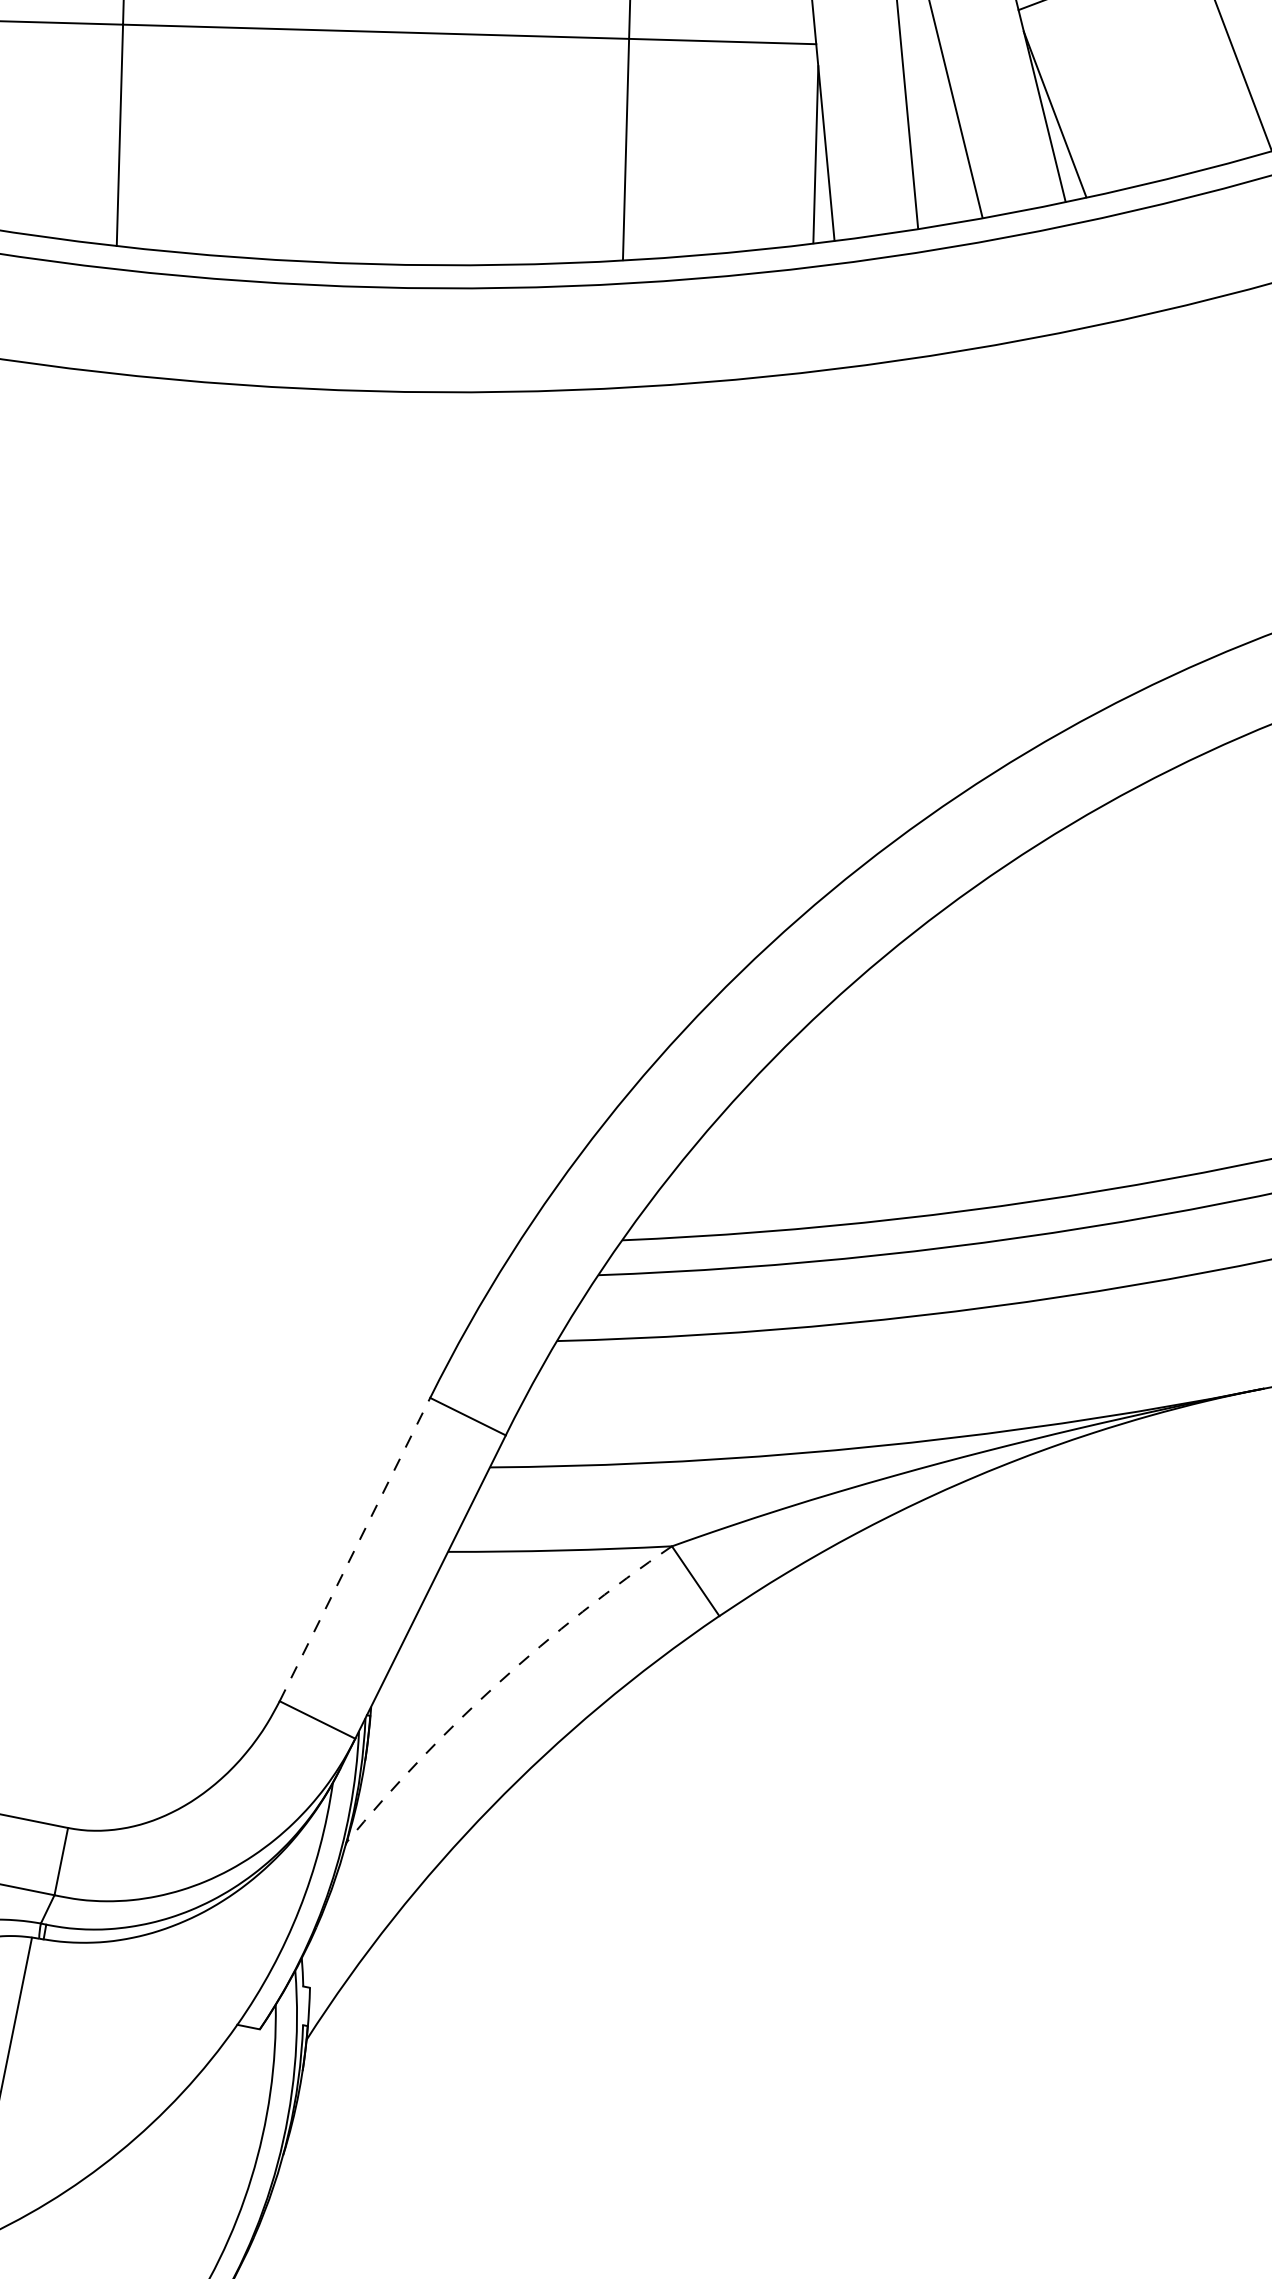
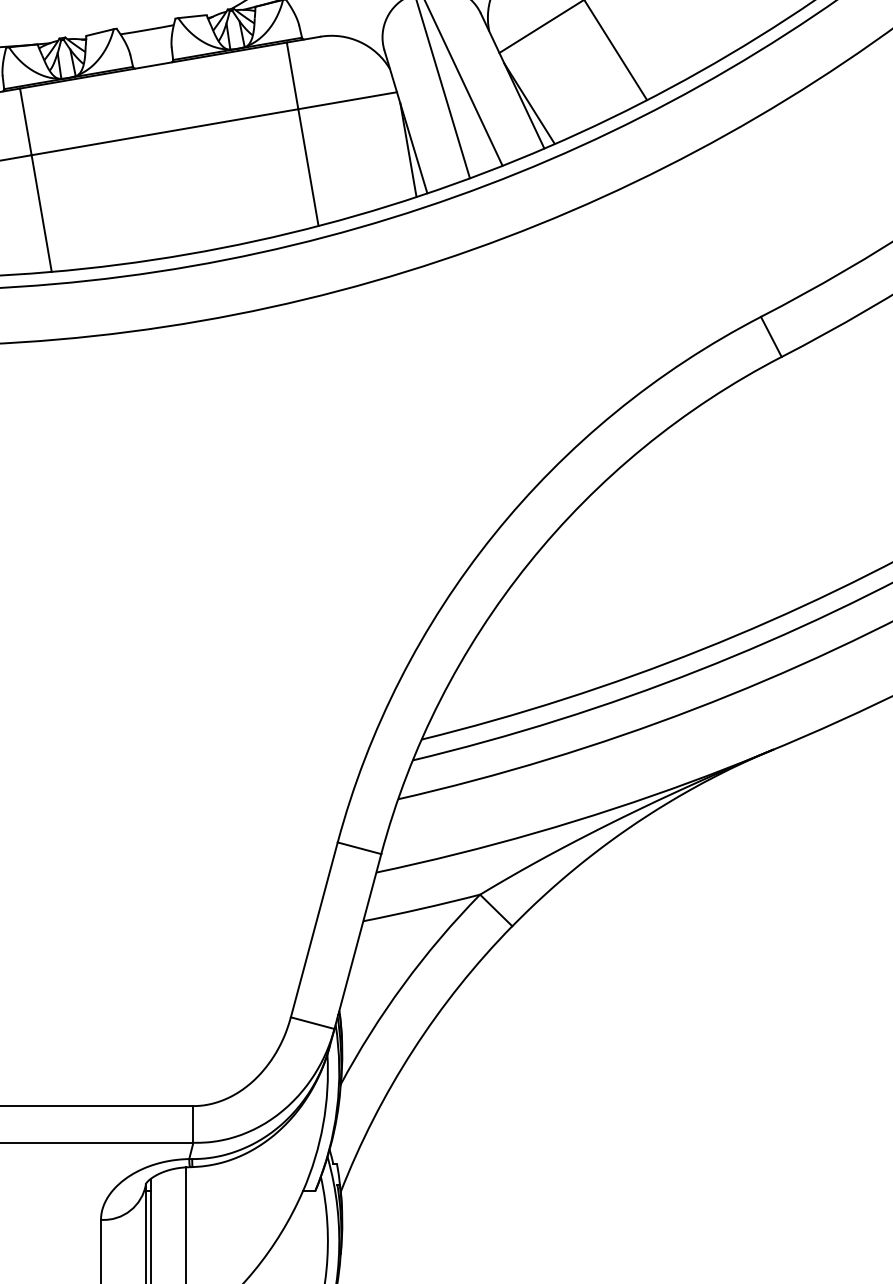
line: (355, 1548) -> (314, 929), dashed -> solid
arc: (498, 1682) -> (403, 984), dashed -> solid

